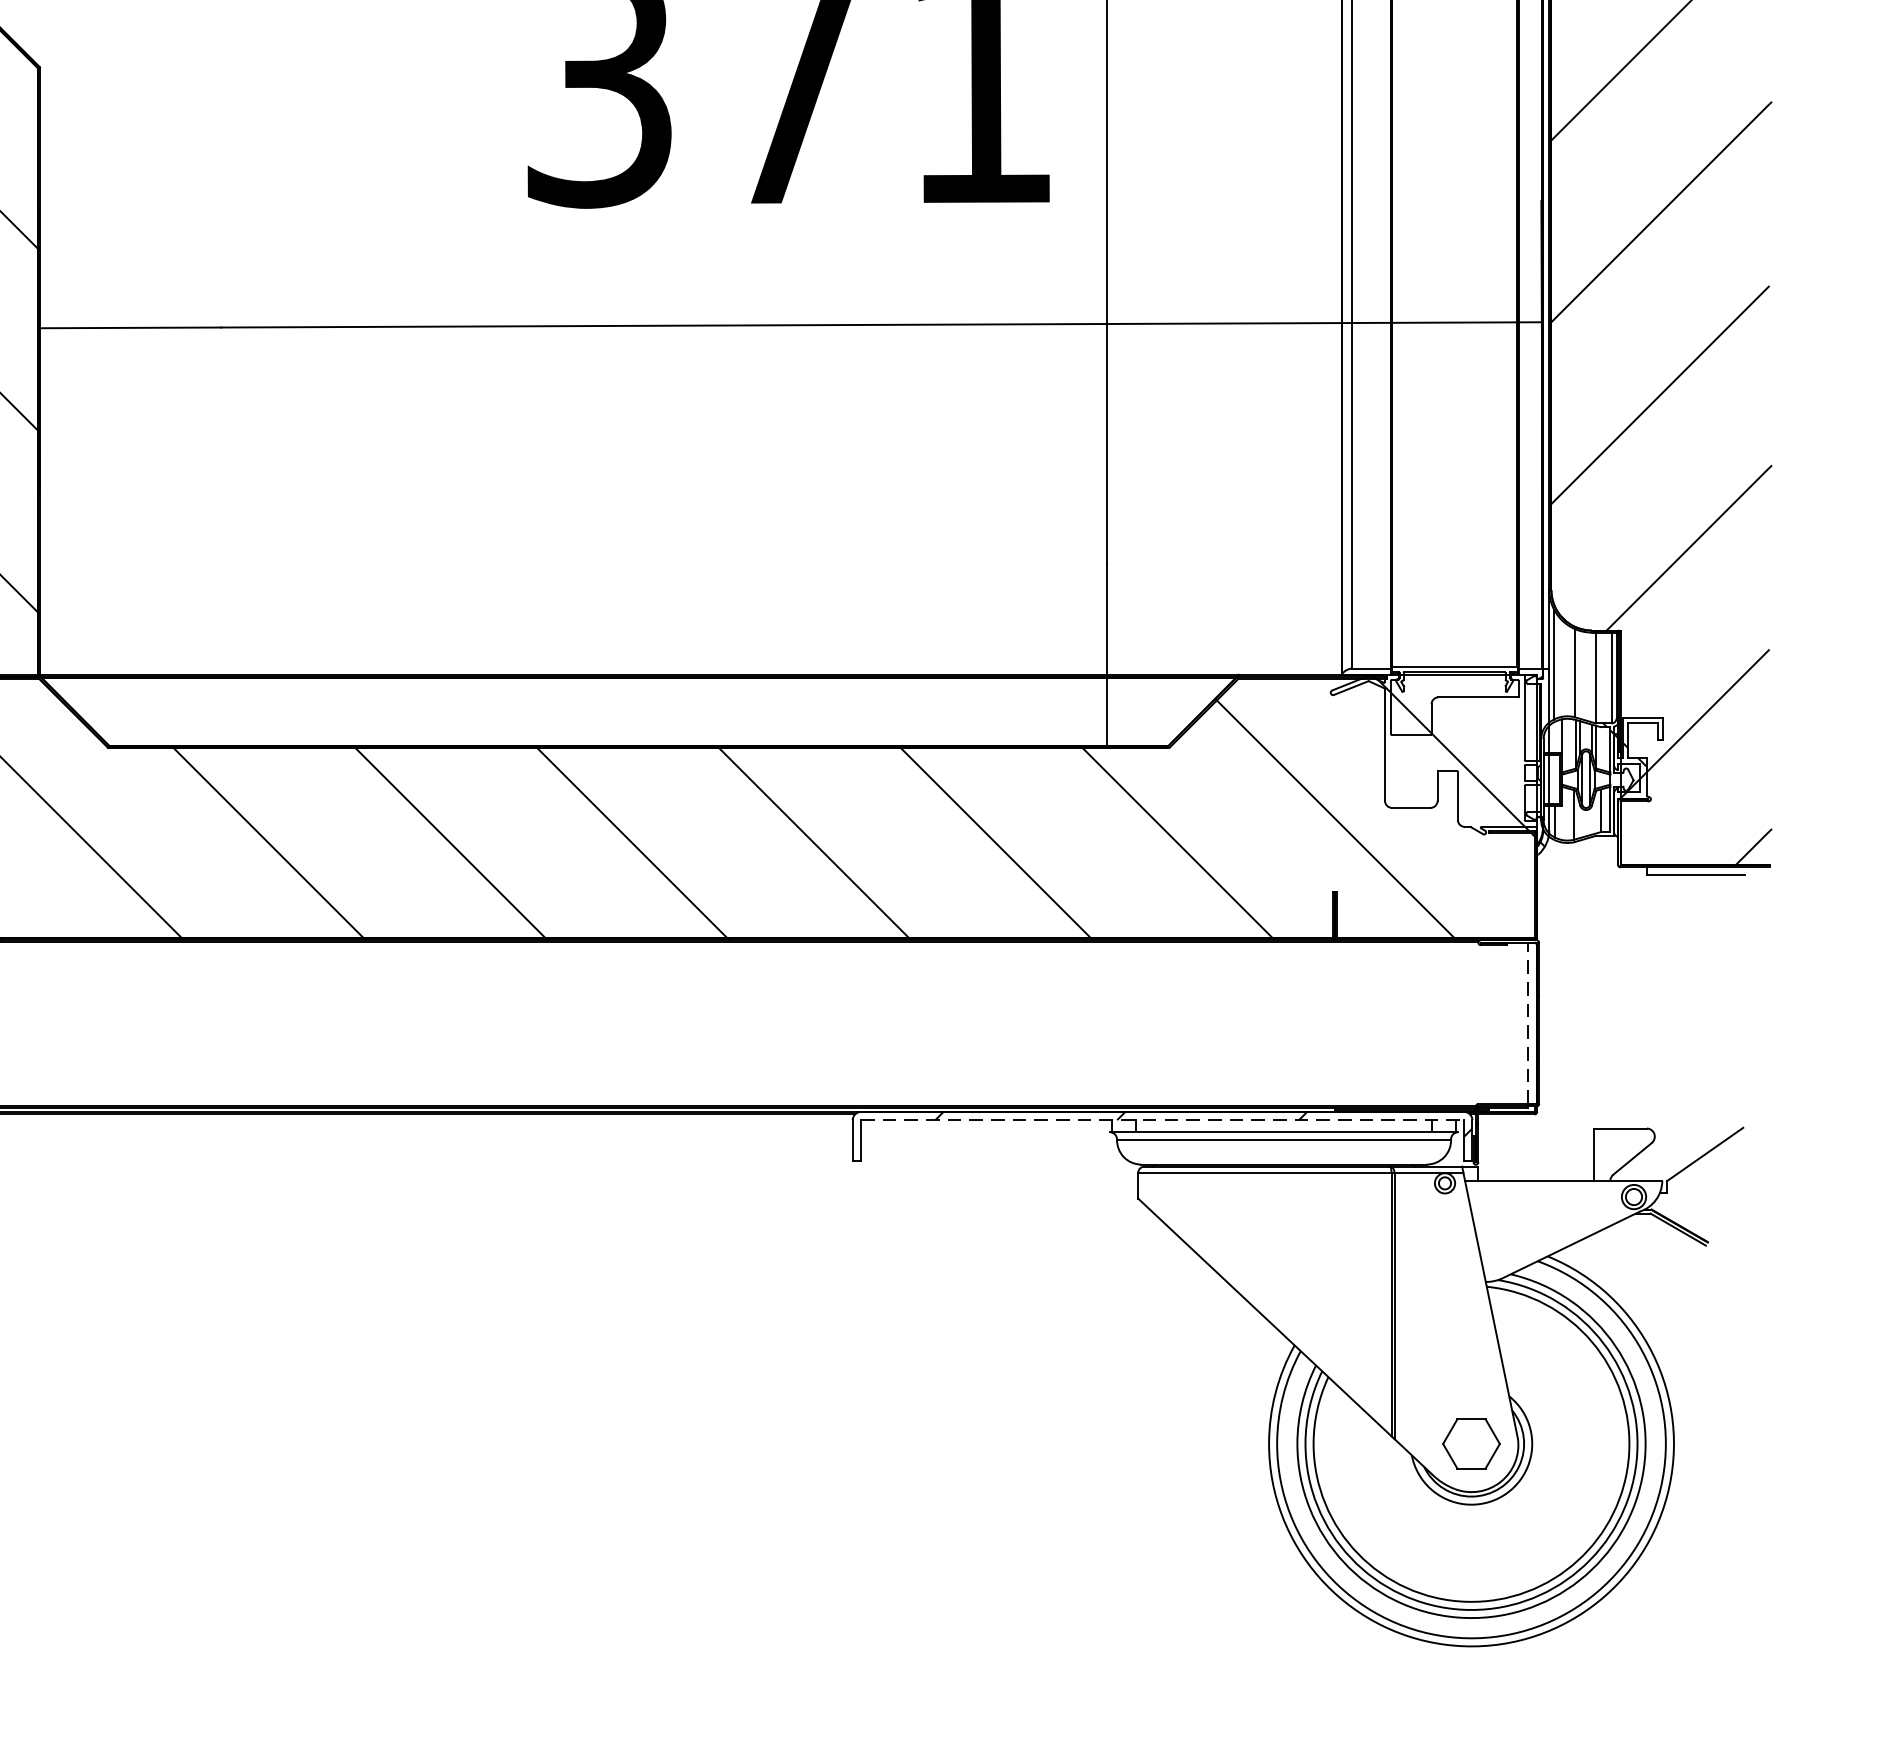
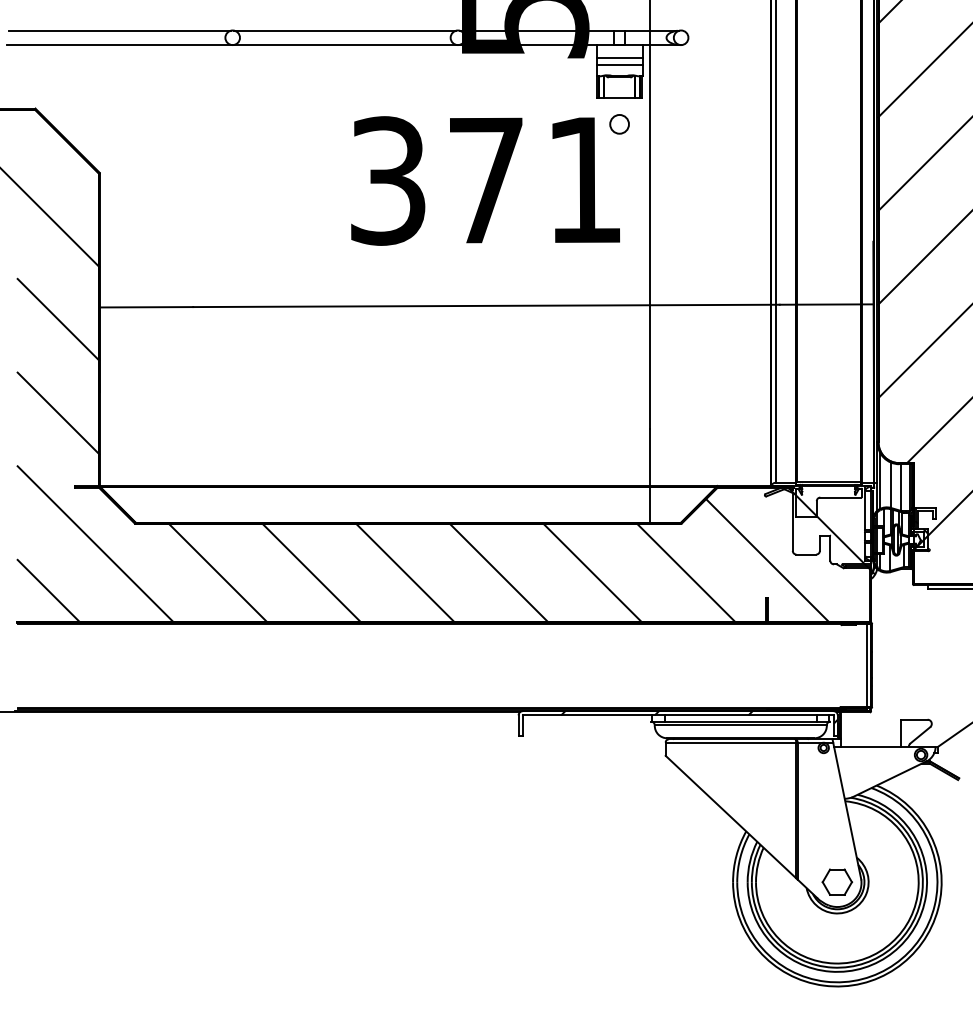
line: (1528, 1023) -> (866, 665), dashed -> solid
line: (1163, 1120) -> (678, 715), dashed -> solid

